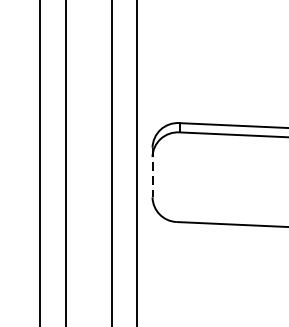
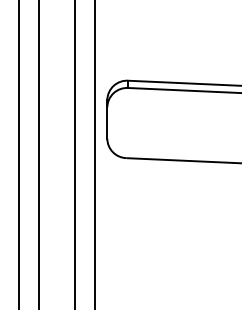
line: (152, 172) -> (107, 119), dashed -> solid

